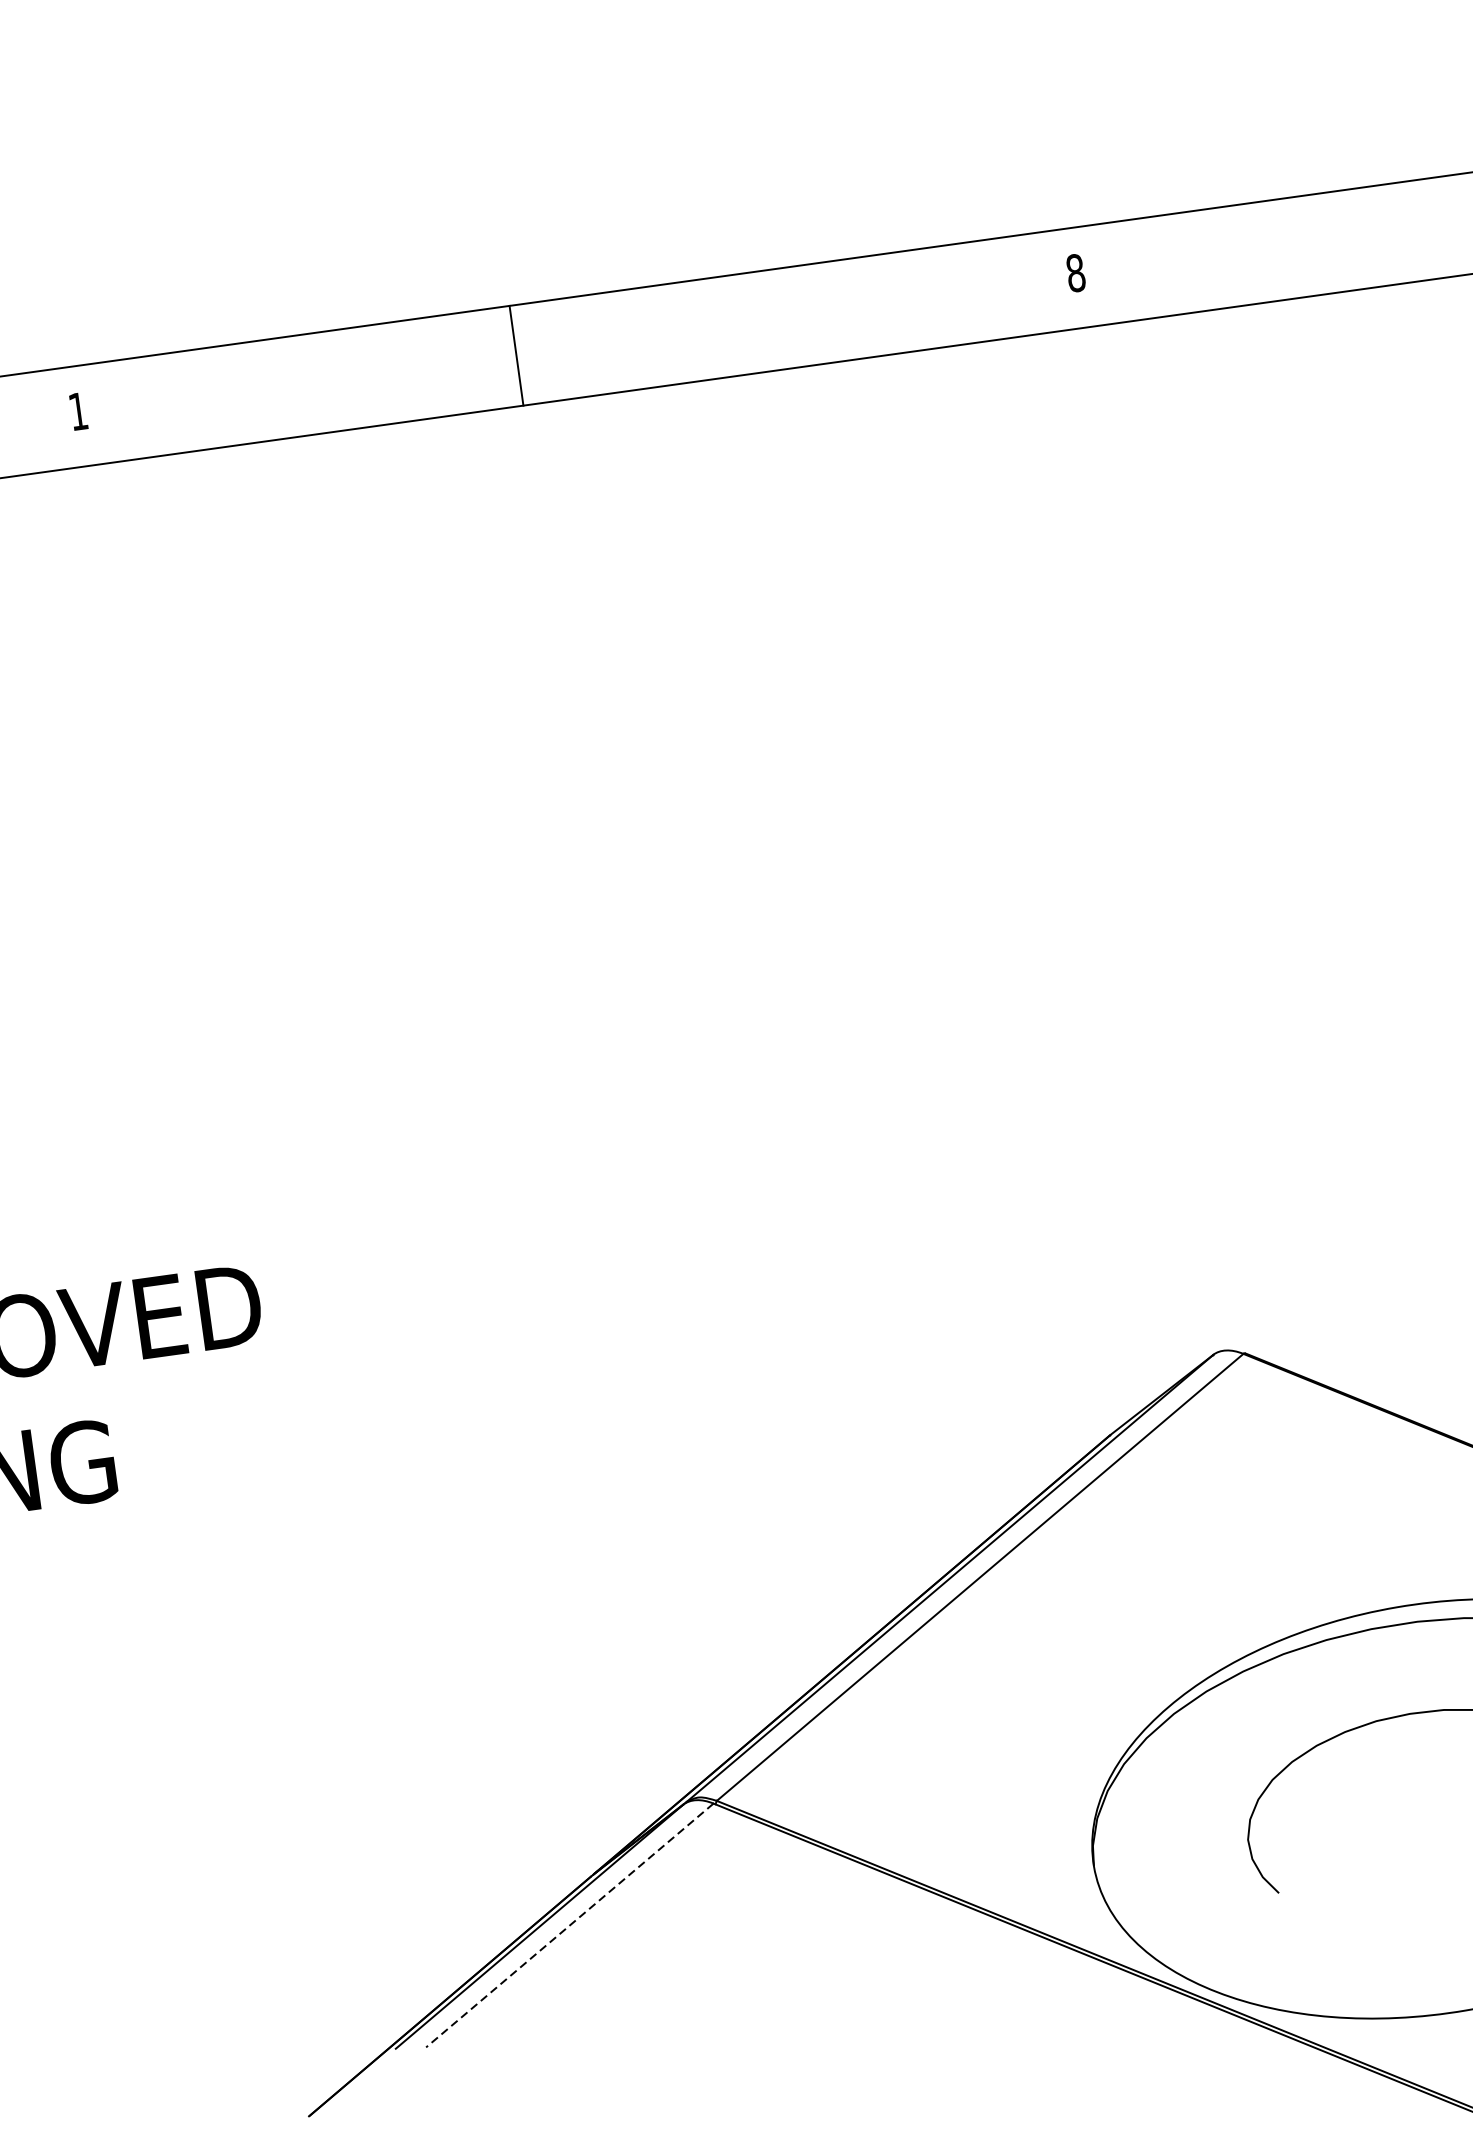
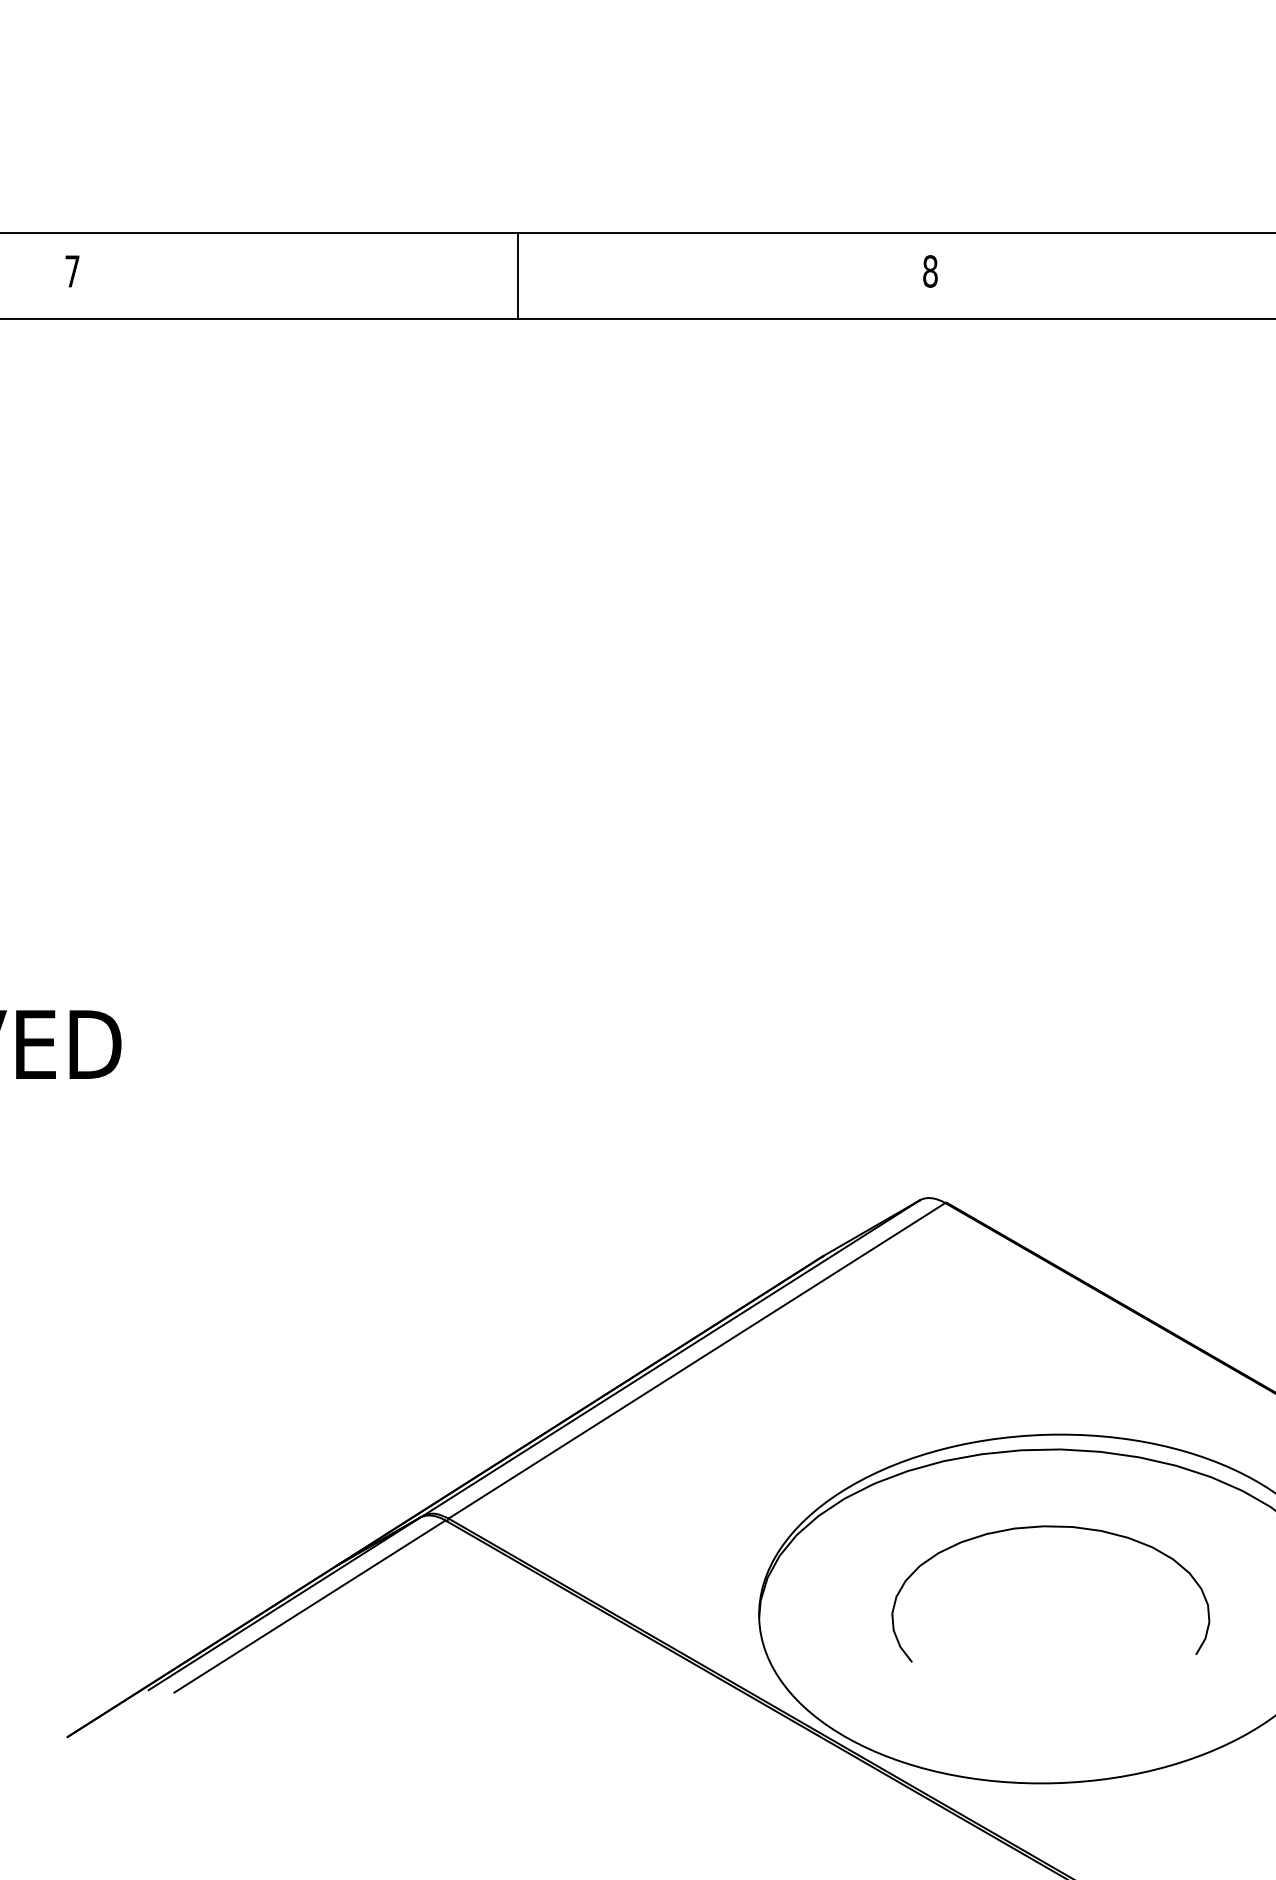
line: (516, 355) -> (517, 275), moved
text: (78, 411) -> (72, 271), 1 -> 7
line: (569, 1925) -> (309, 1606), dashed -> solid

